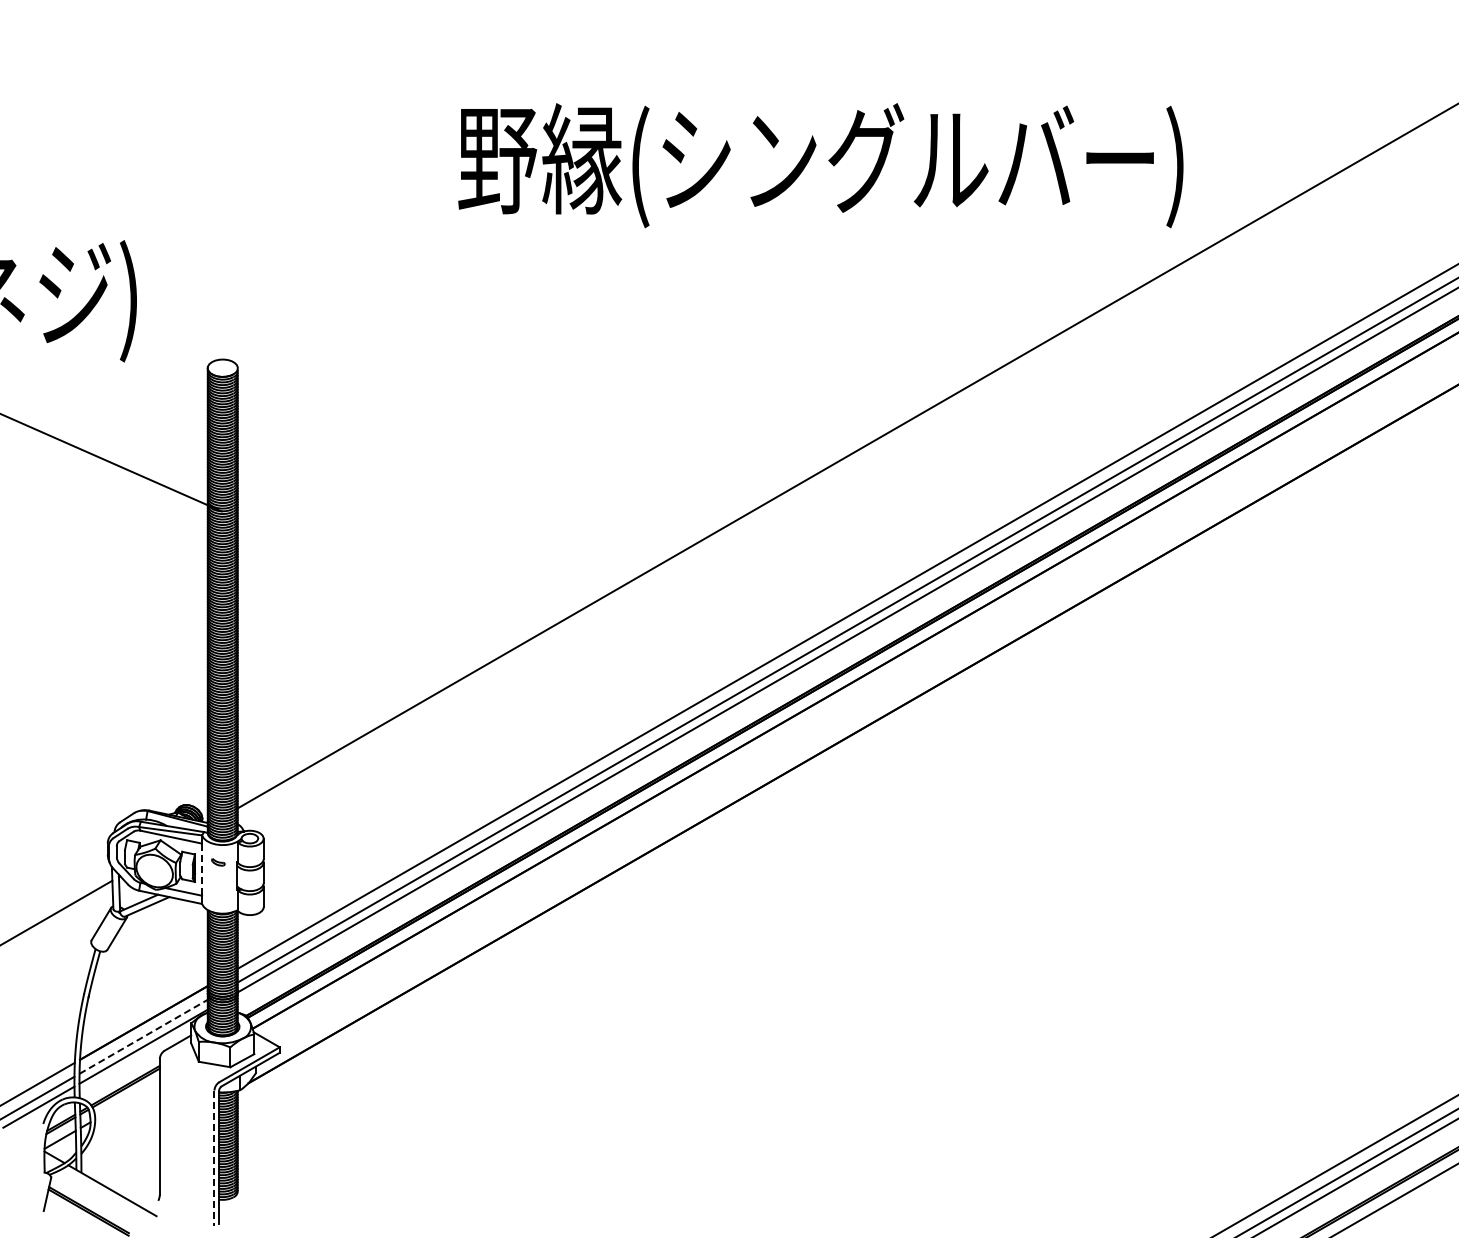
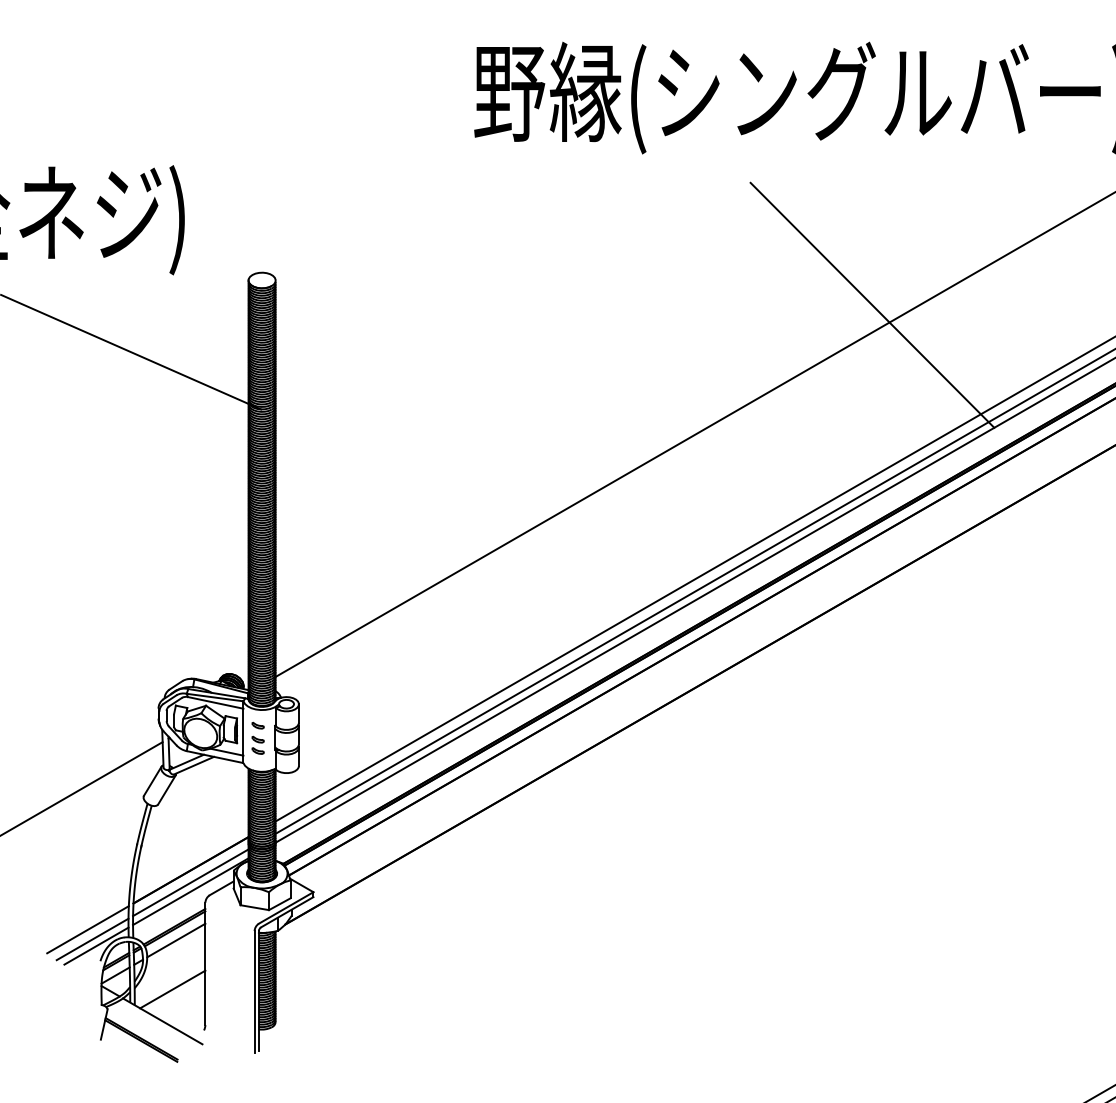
line: (900, 395) -> (872, 305), added
line: (202, 870) -> (243, 732), dashed -> solid
part: (218, 883) -> (258, 744), added
line: (143, 1036) -> (190, 882), dashed -> solid
line: (127, 1100) -> (176, 940), added
line: (123, 1155) -> (172, 989), added
line: (214, 1158) -> (254, 992), dashed -> solid

